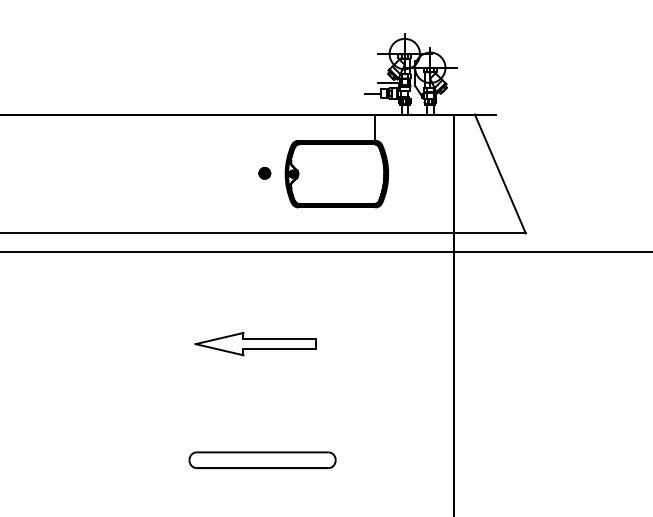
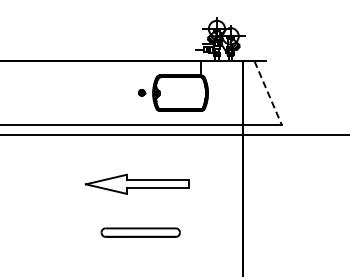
line: (500, 174) -> (268, 93), solid -> dashed
part: (254, 344) -> (136, 184), size x1.6
part: (262, 459) -> (140, 232), moved

